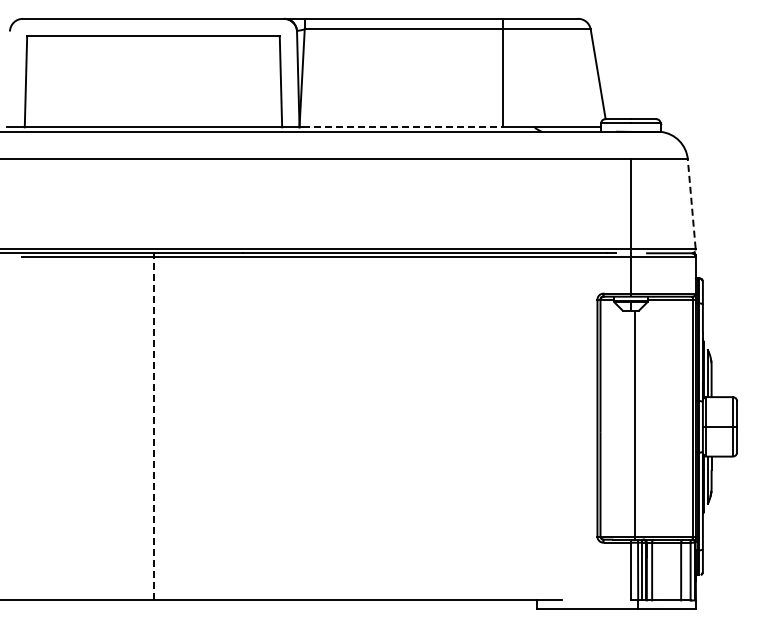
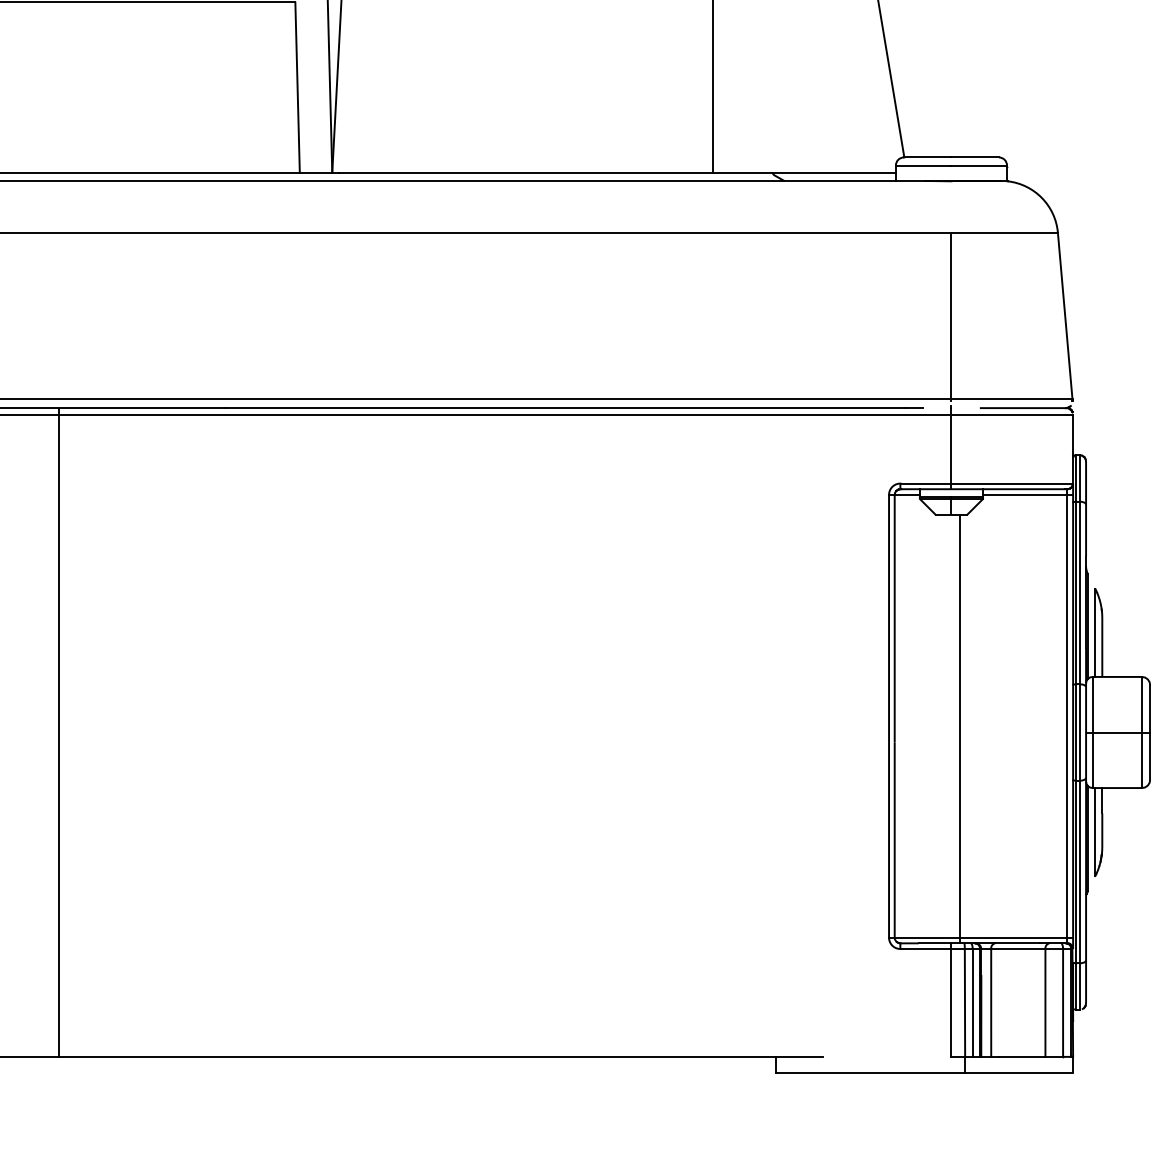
line: (403, 127) -> (526, 173), dashed -> solid
line: (691, 204) -> (1064, 316), dashed -> solid
line: (153, 428) -> (59, 735), dashed -> solid

